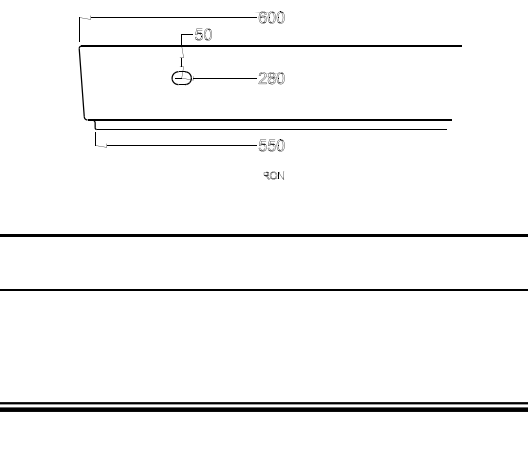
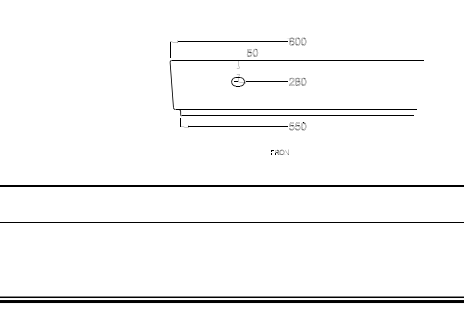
part: (269, 174) -> (279, 151), moved

